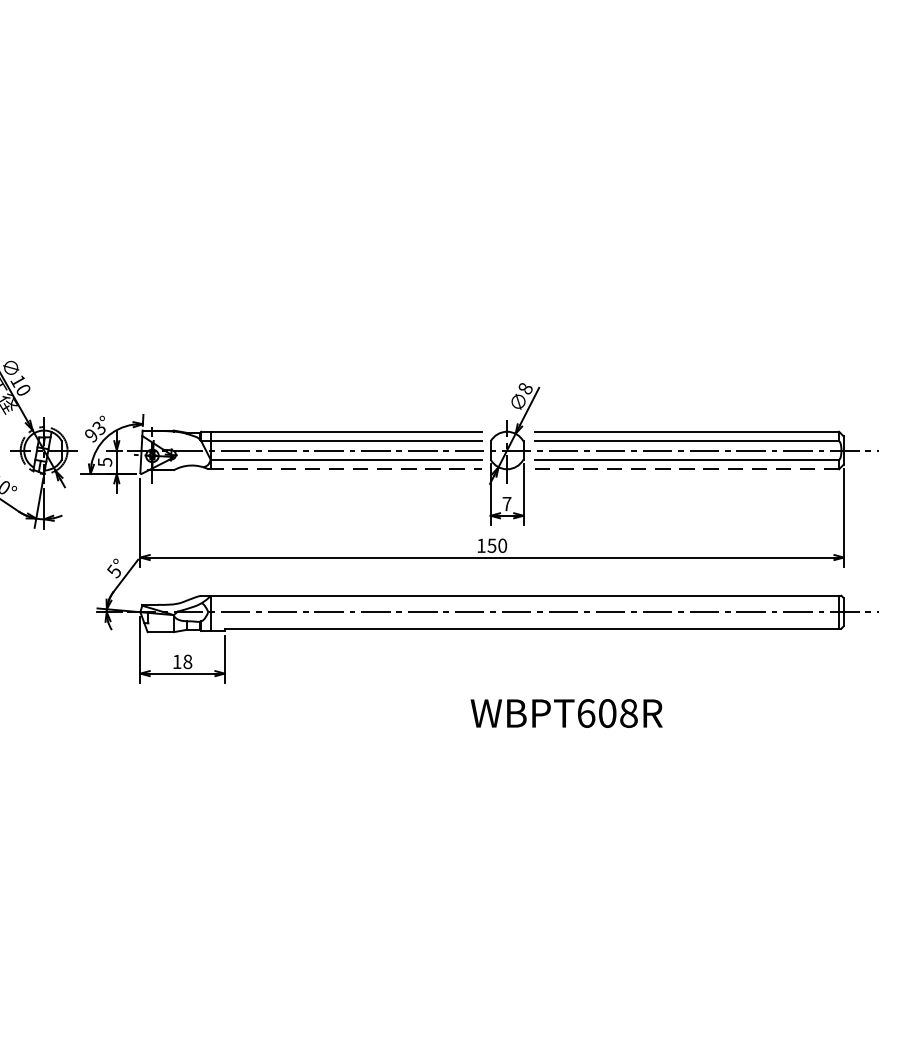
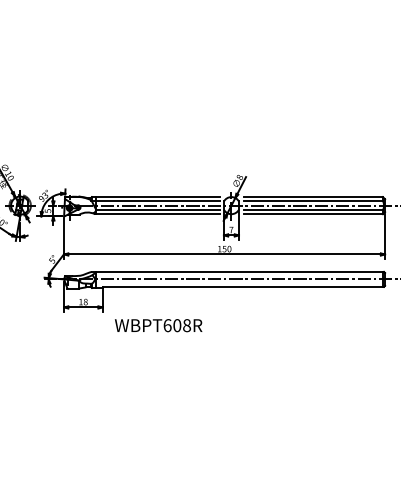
line: (345, 469) -> (157, 214), dashed -> solid
line: (686, 469) -> (313, 214), dashed -> solid
text: (566, 713) -> (158, 325), moved

